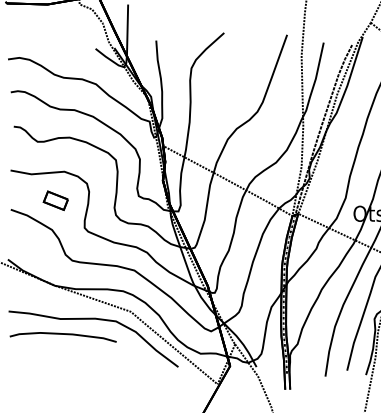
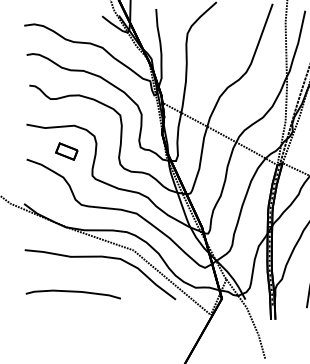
curve: (62, 334) -> (72, 292), moved

